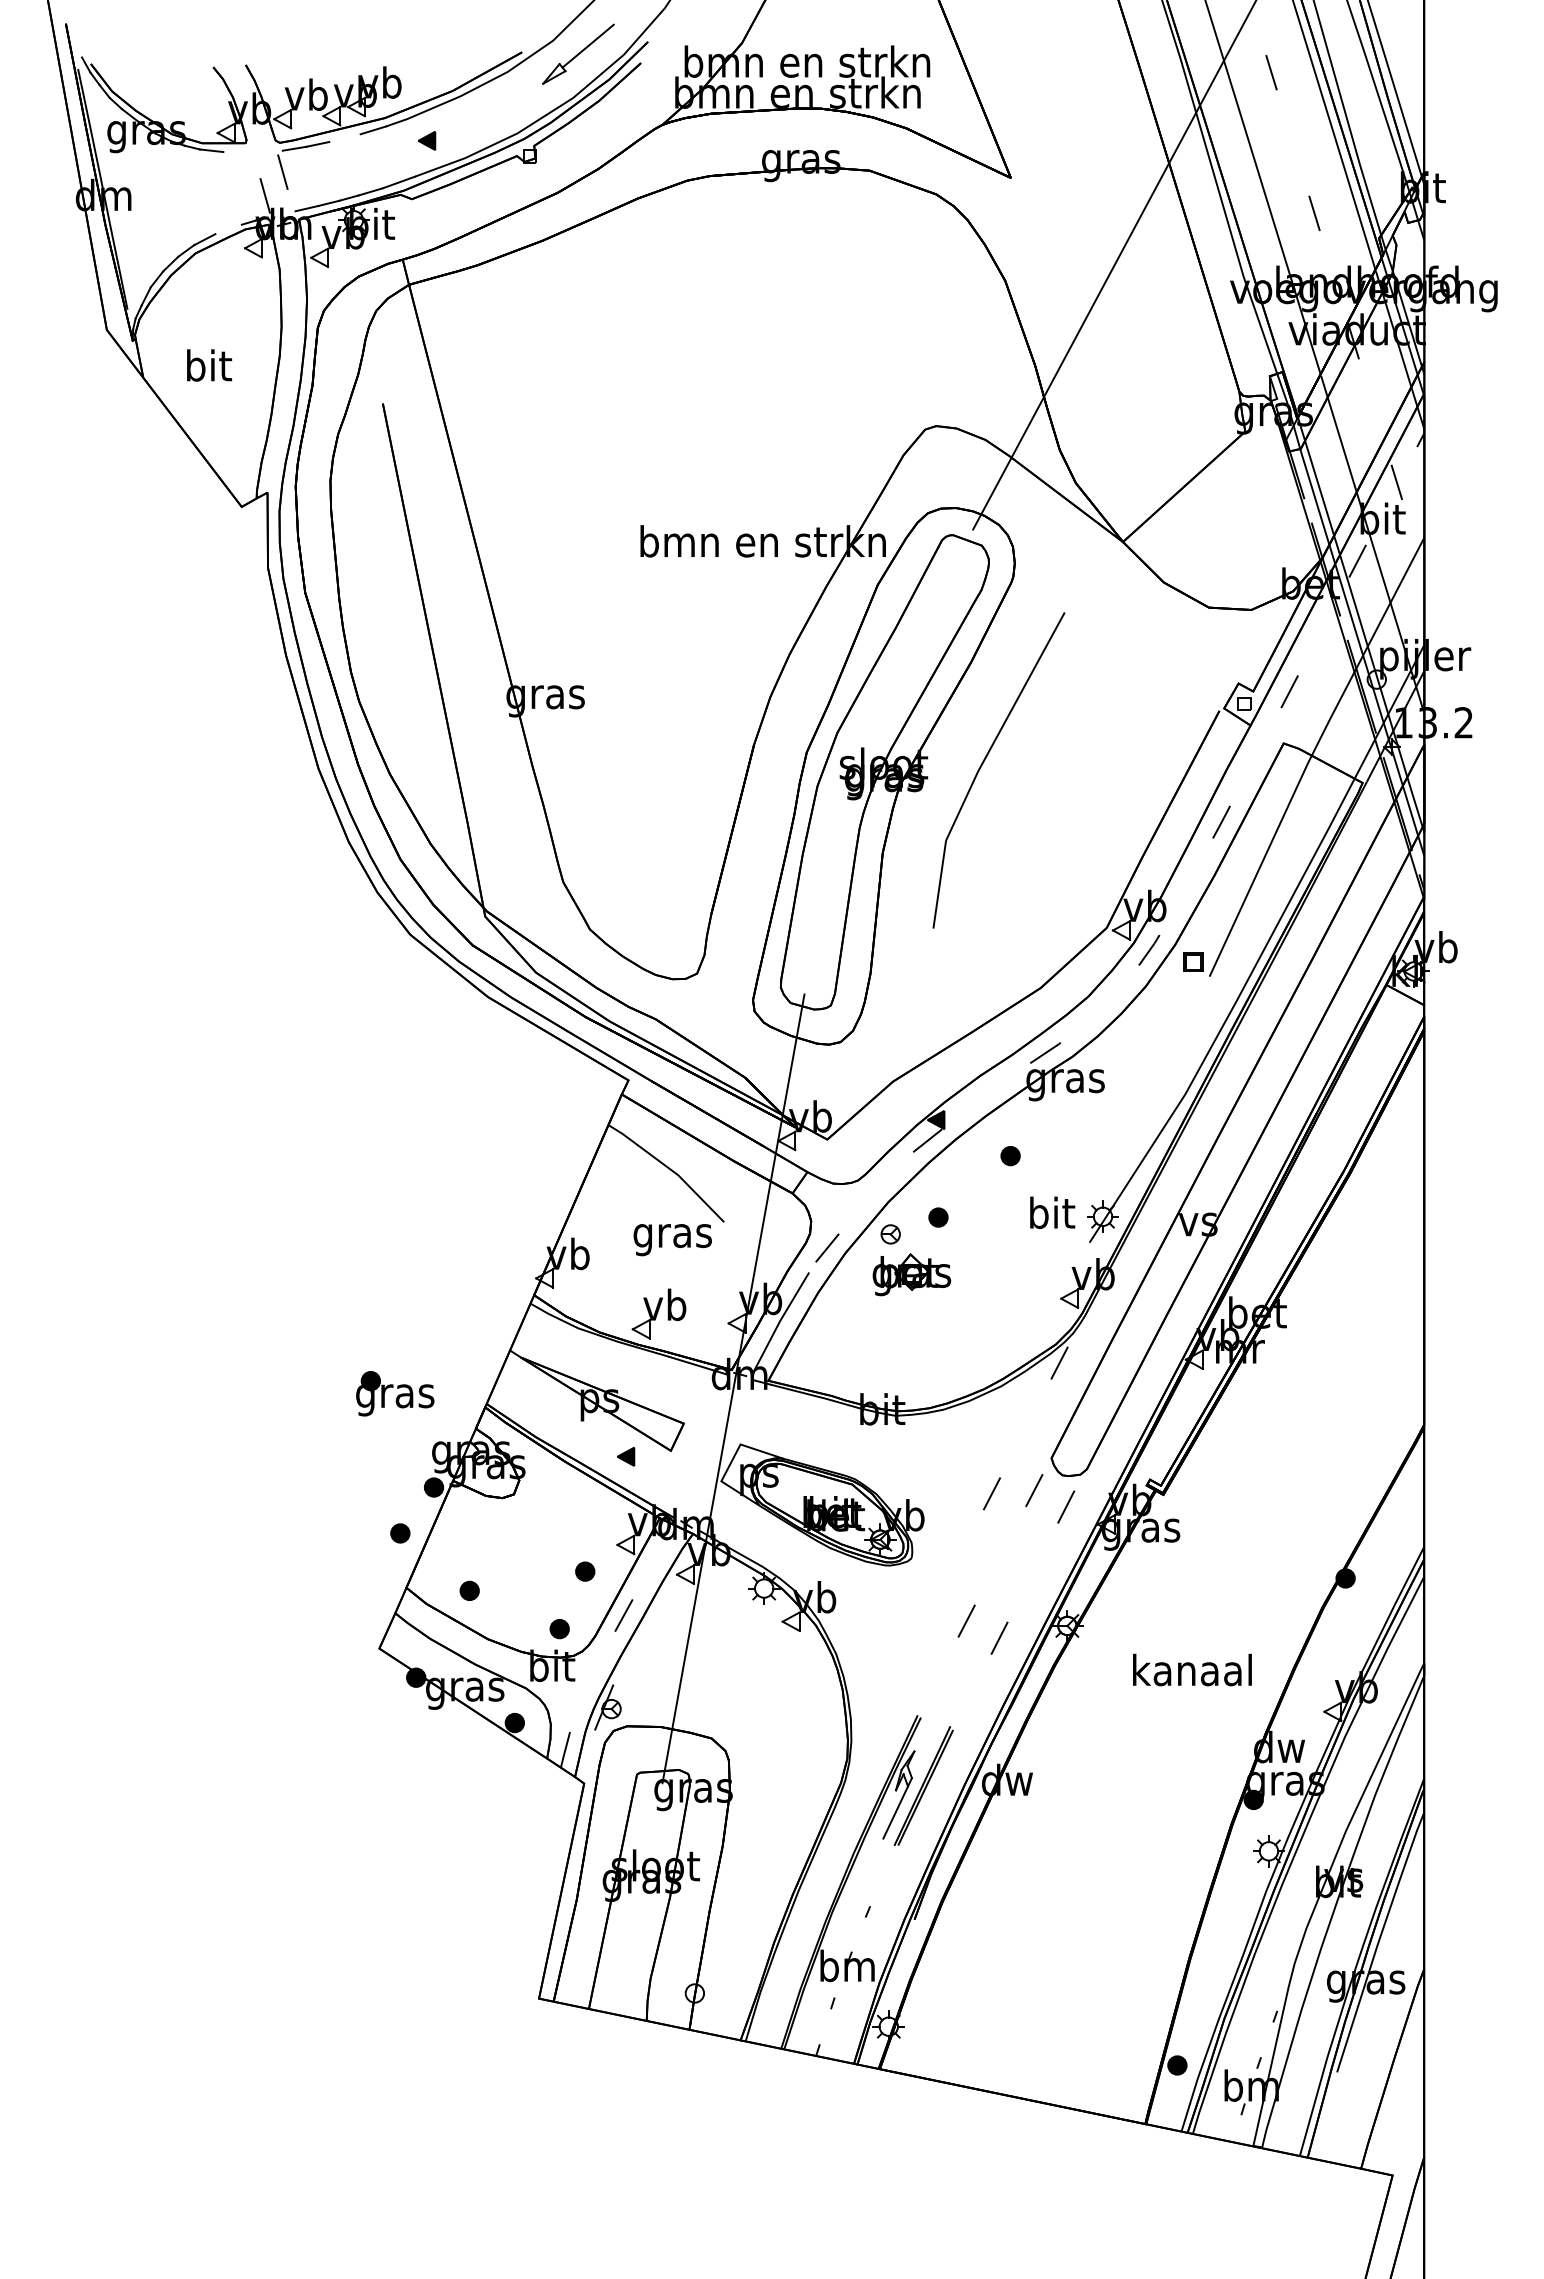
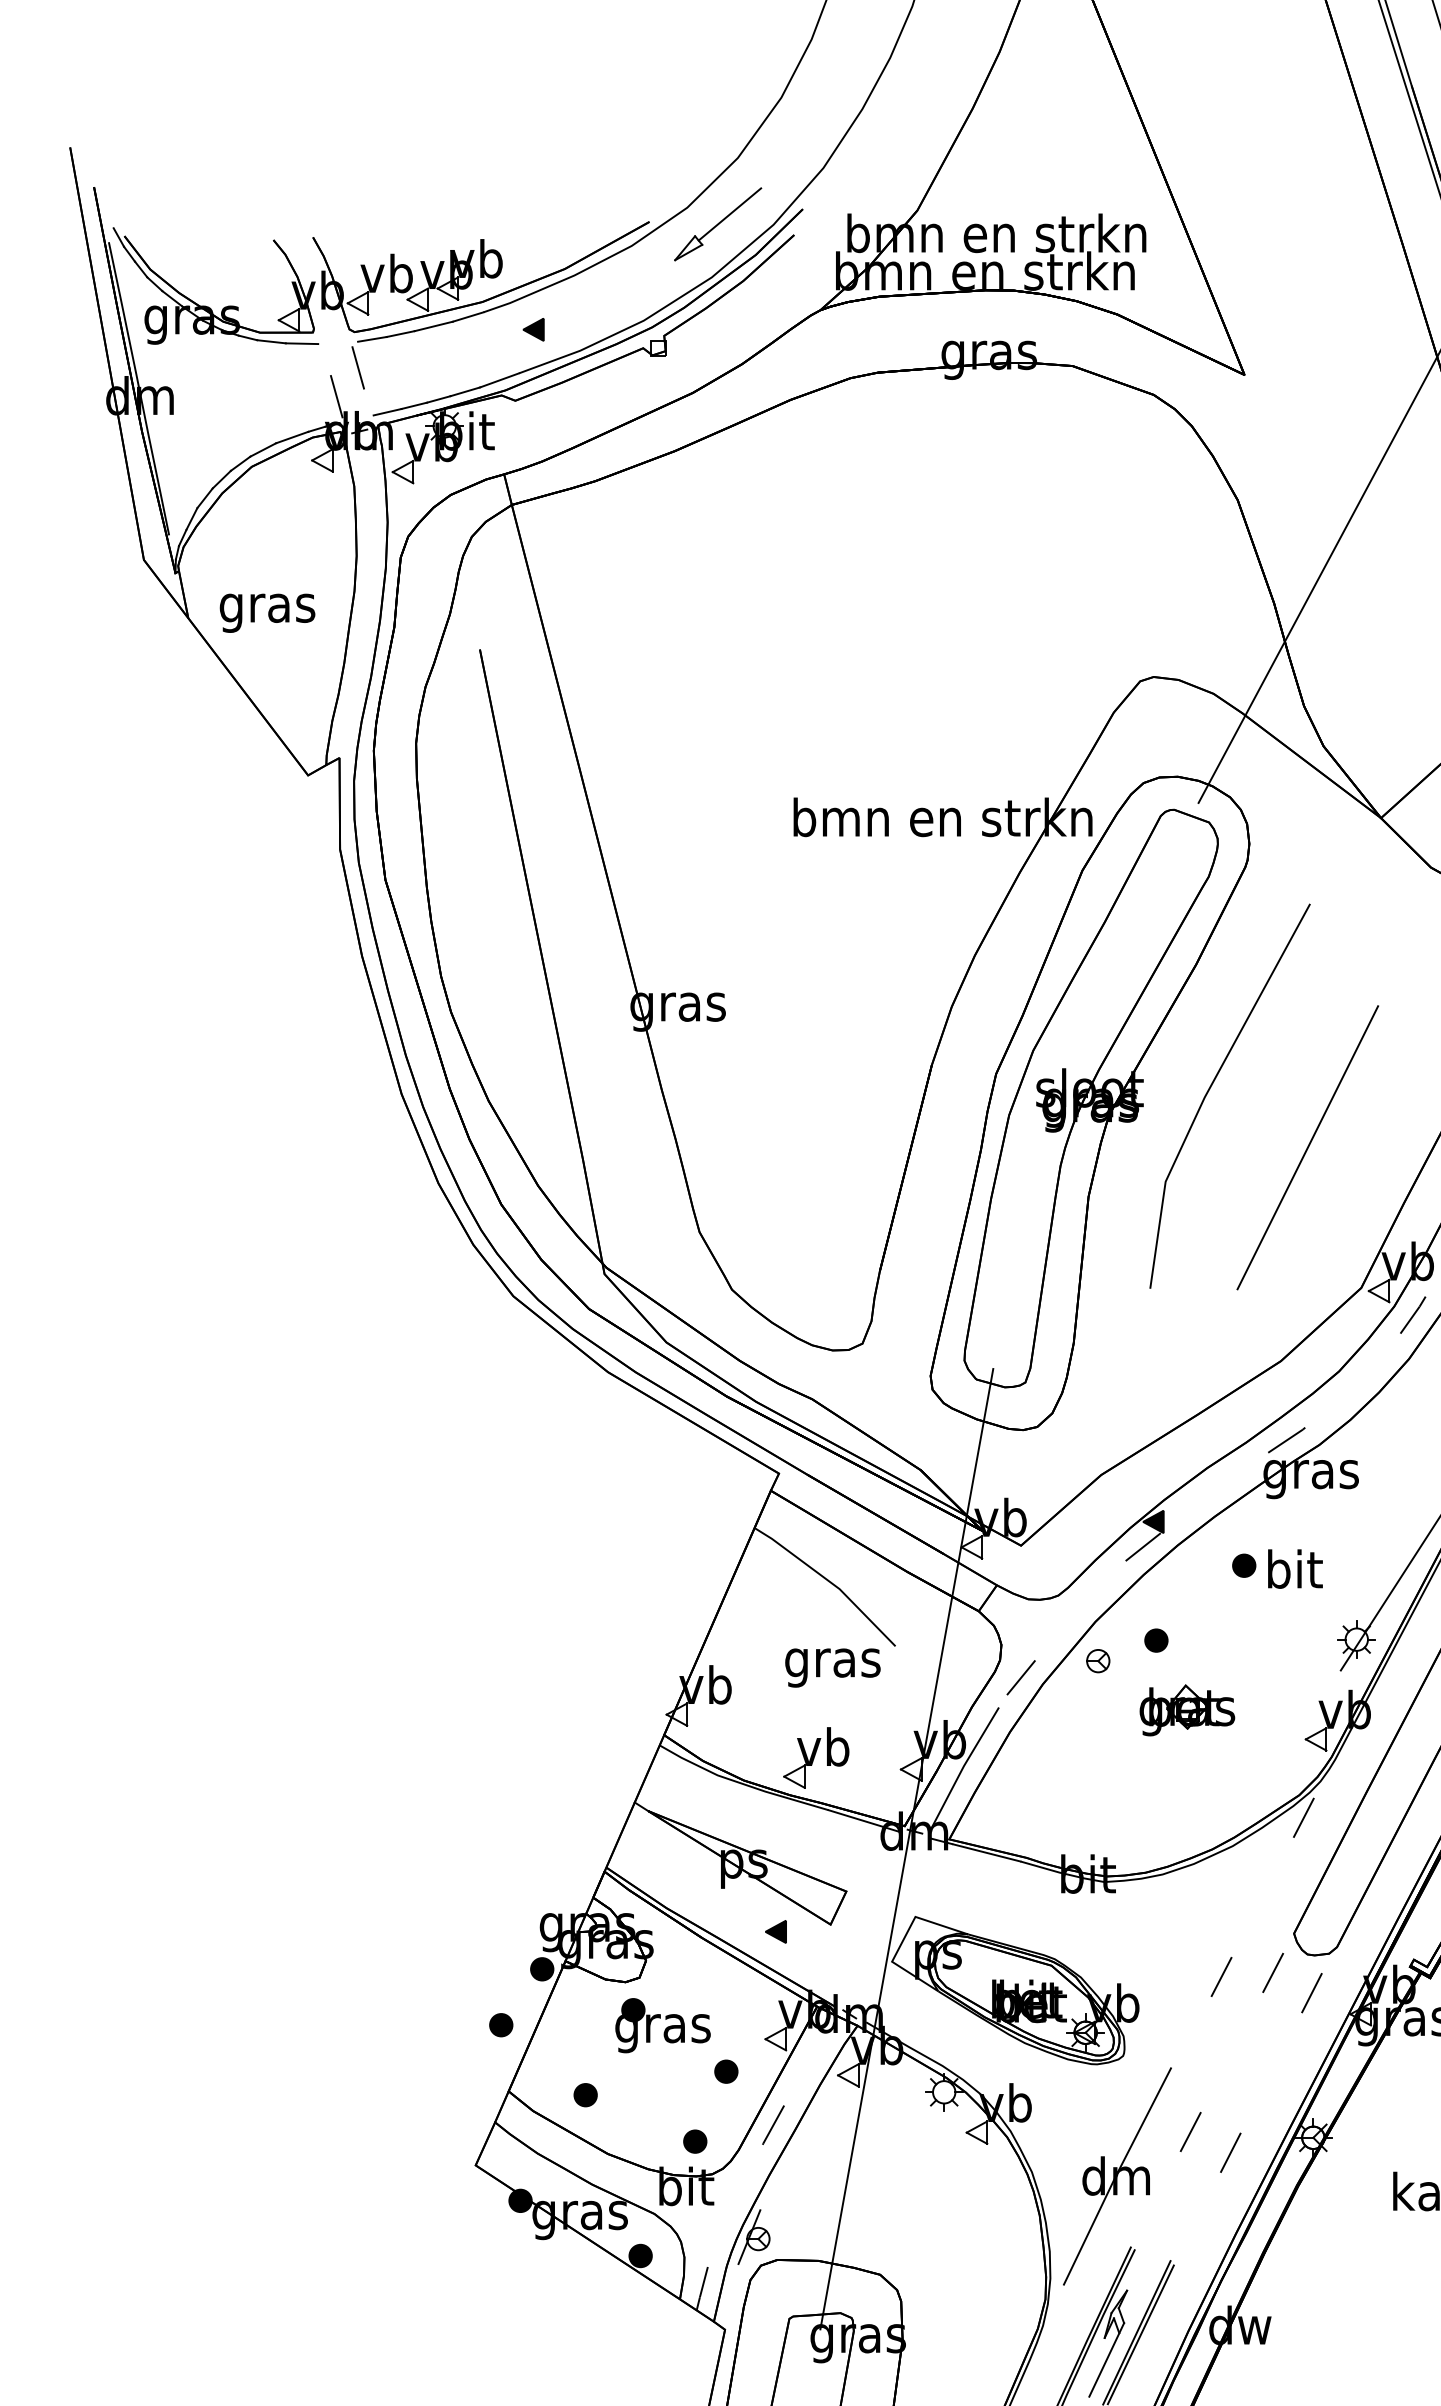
line: (344, 138) -> (433, 326), added
line: (236, 152) -> (301, 343), added
line: (228, 229) -> (292, 437), added
text: (208, 369) -> (267, 608), bit -> gras
line: (1062, 812) -> (1307, 1147), added
text: (1052, 1212) -> (1295, 1568), moved
part: (911, 1274) -> (1186, 1709), moved
part: (395, 1393) -> (663, 2025), moved
part: (906, 1657) -> (1117, 2176), added

